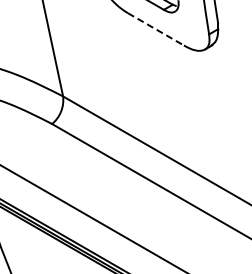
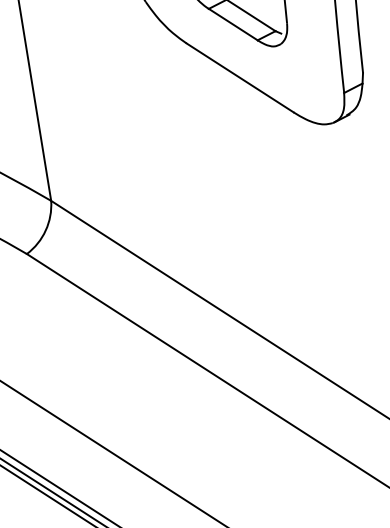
line: (156, 29) -> (241, 78), dashed -> solid

